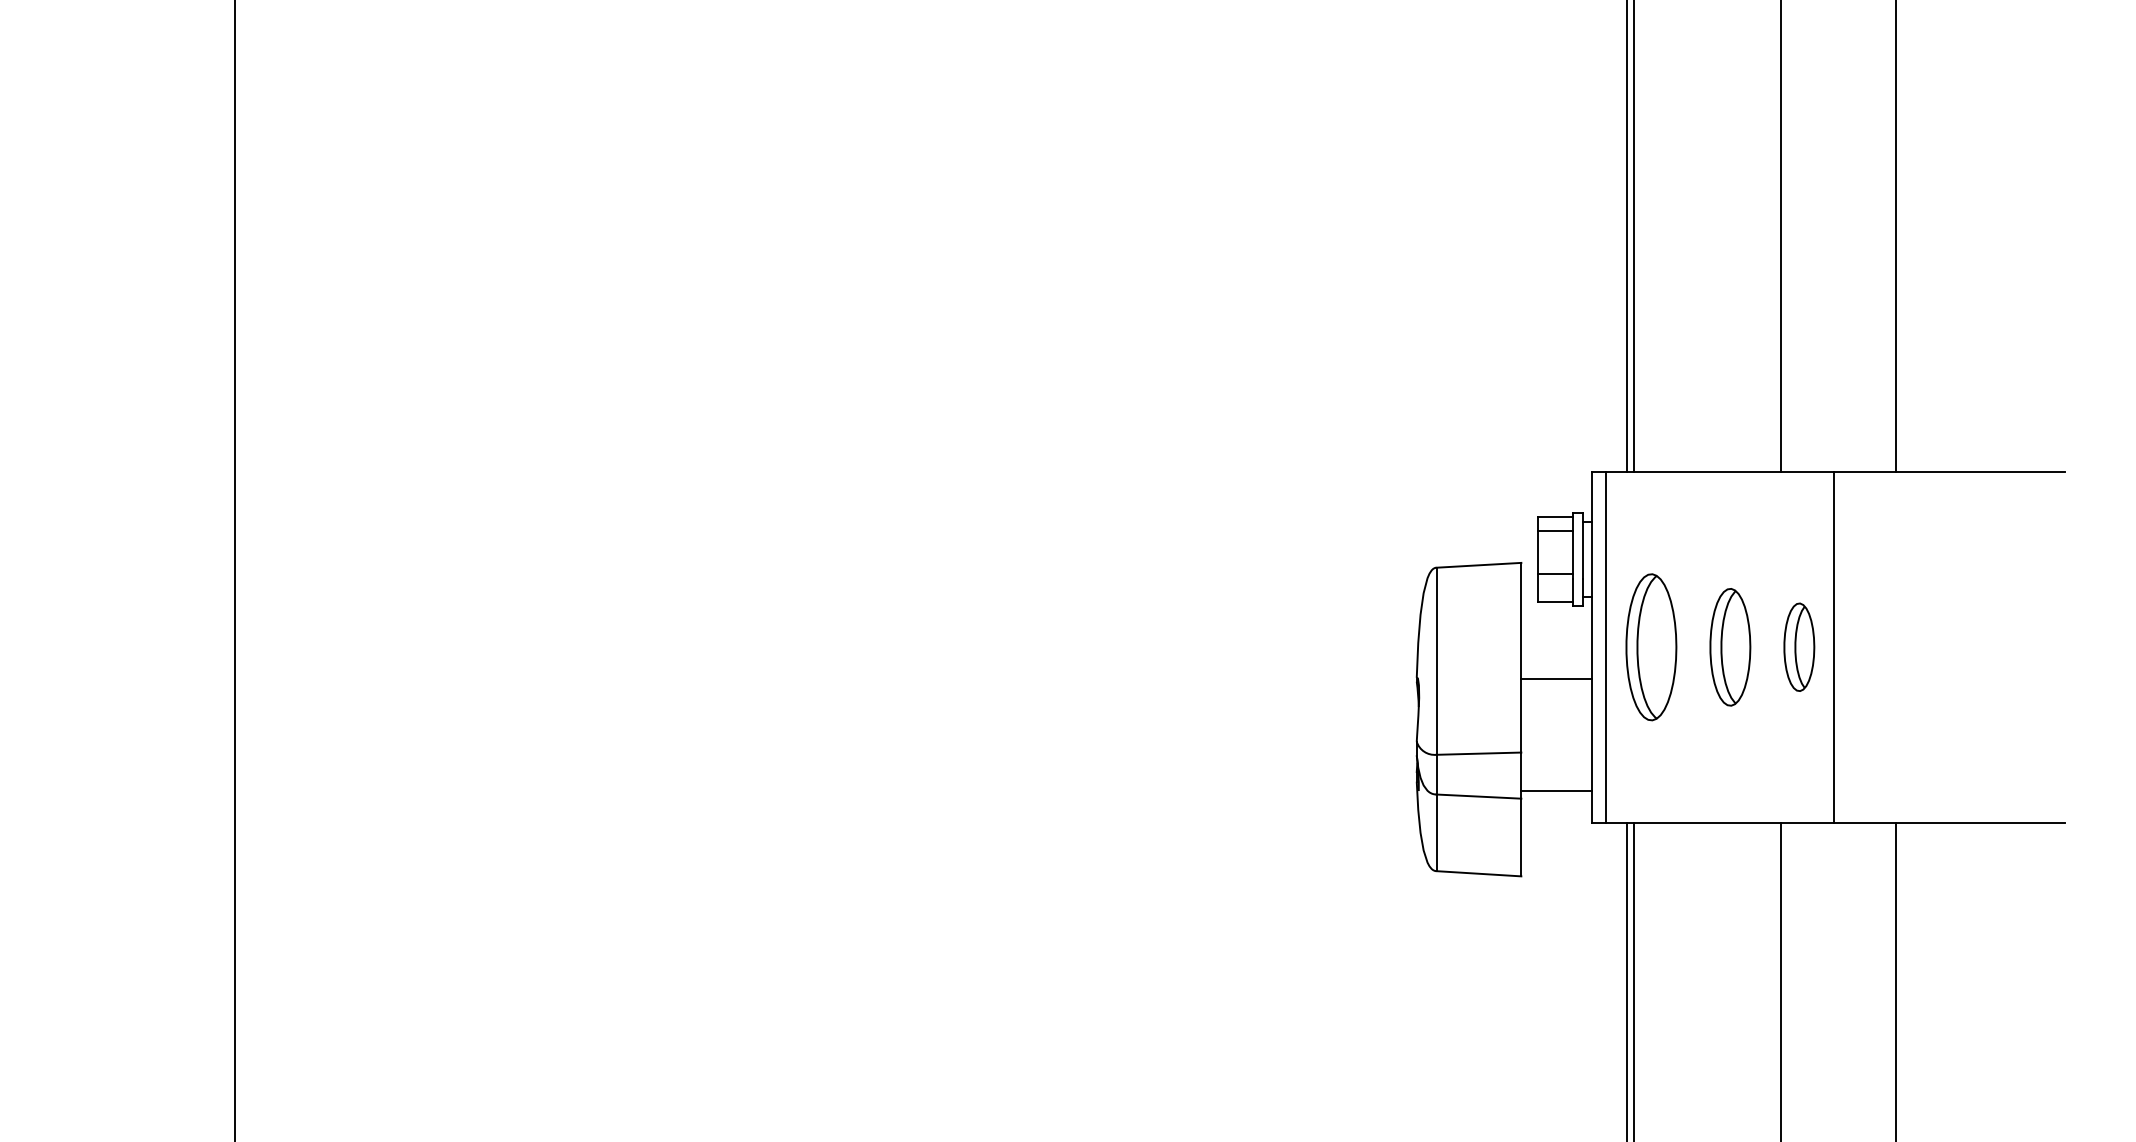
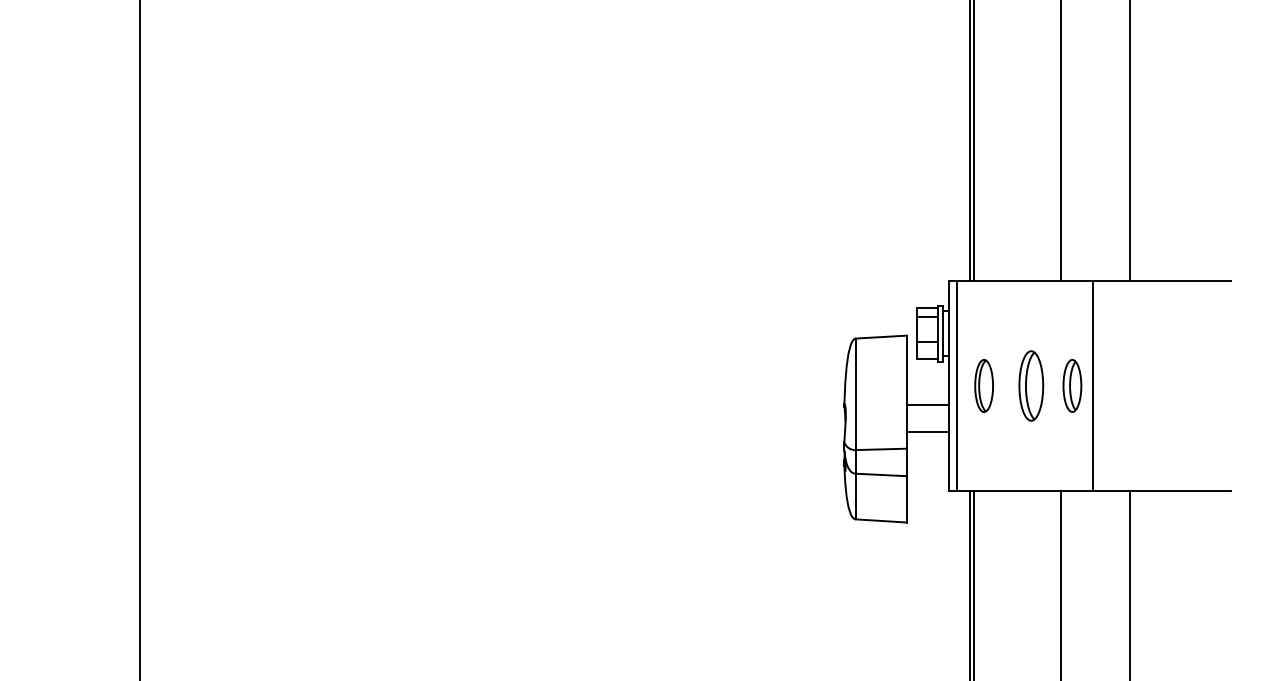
part: (1650, 646) -> (983, 385), size x0.6
line: (1556, 790) -> (927, 432), moved

